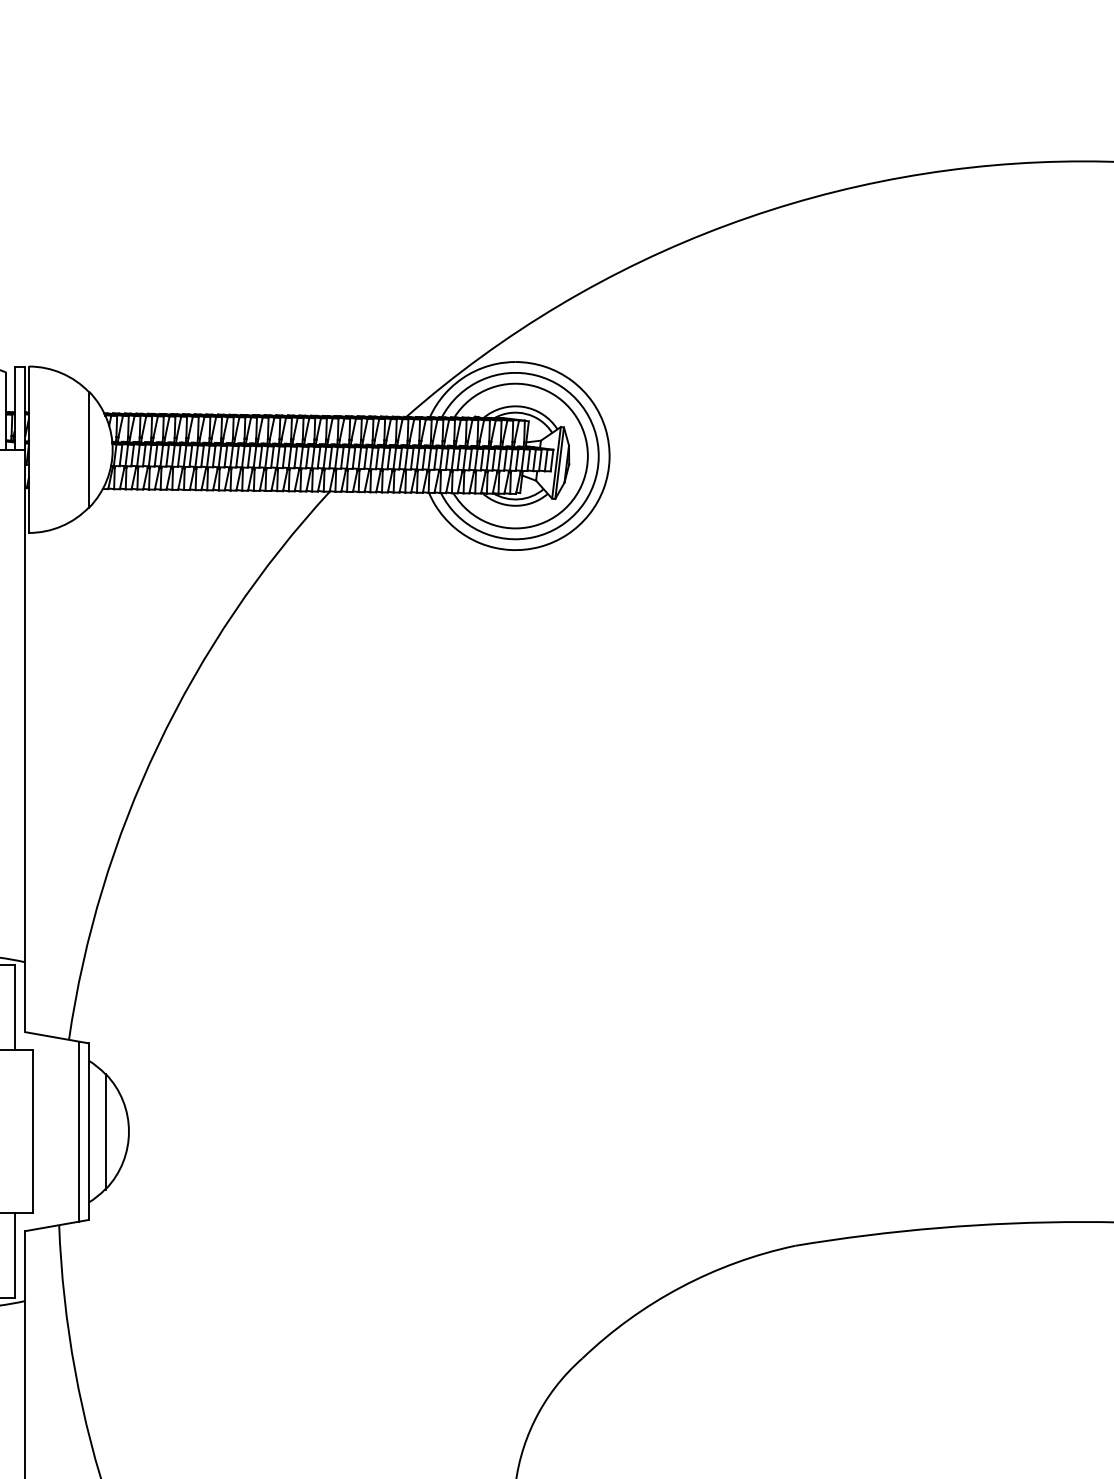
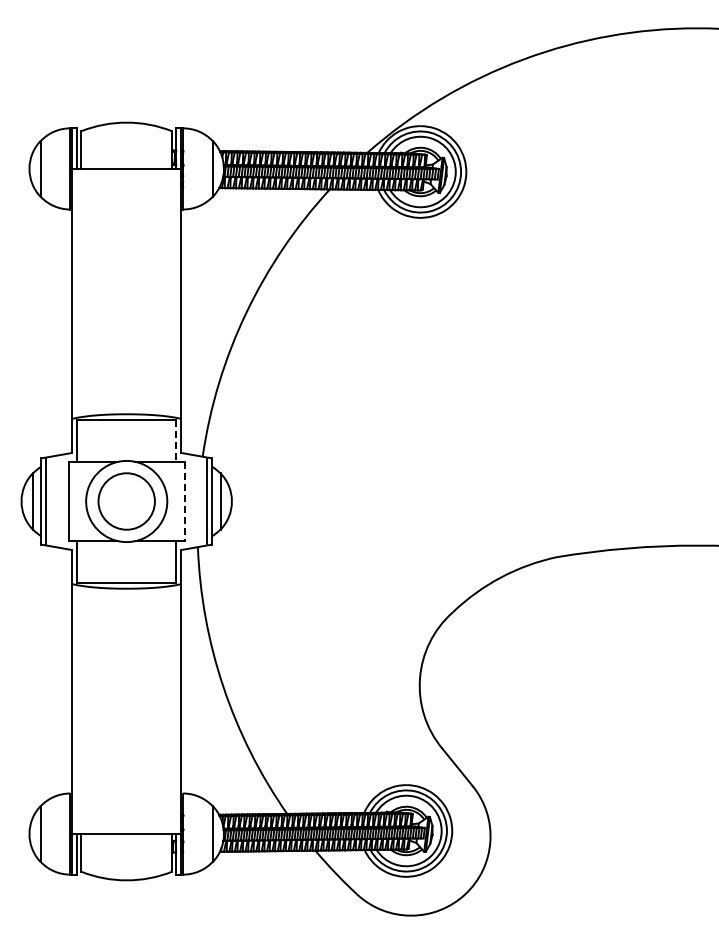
line: (15, 1008) -> (176, 441), solid -> dashed
line: (31, 1131) -> (184, 501), solid -> dashed

